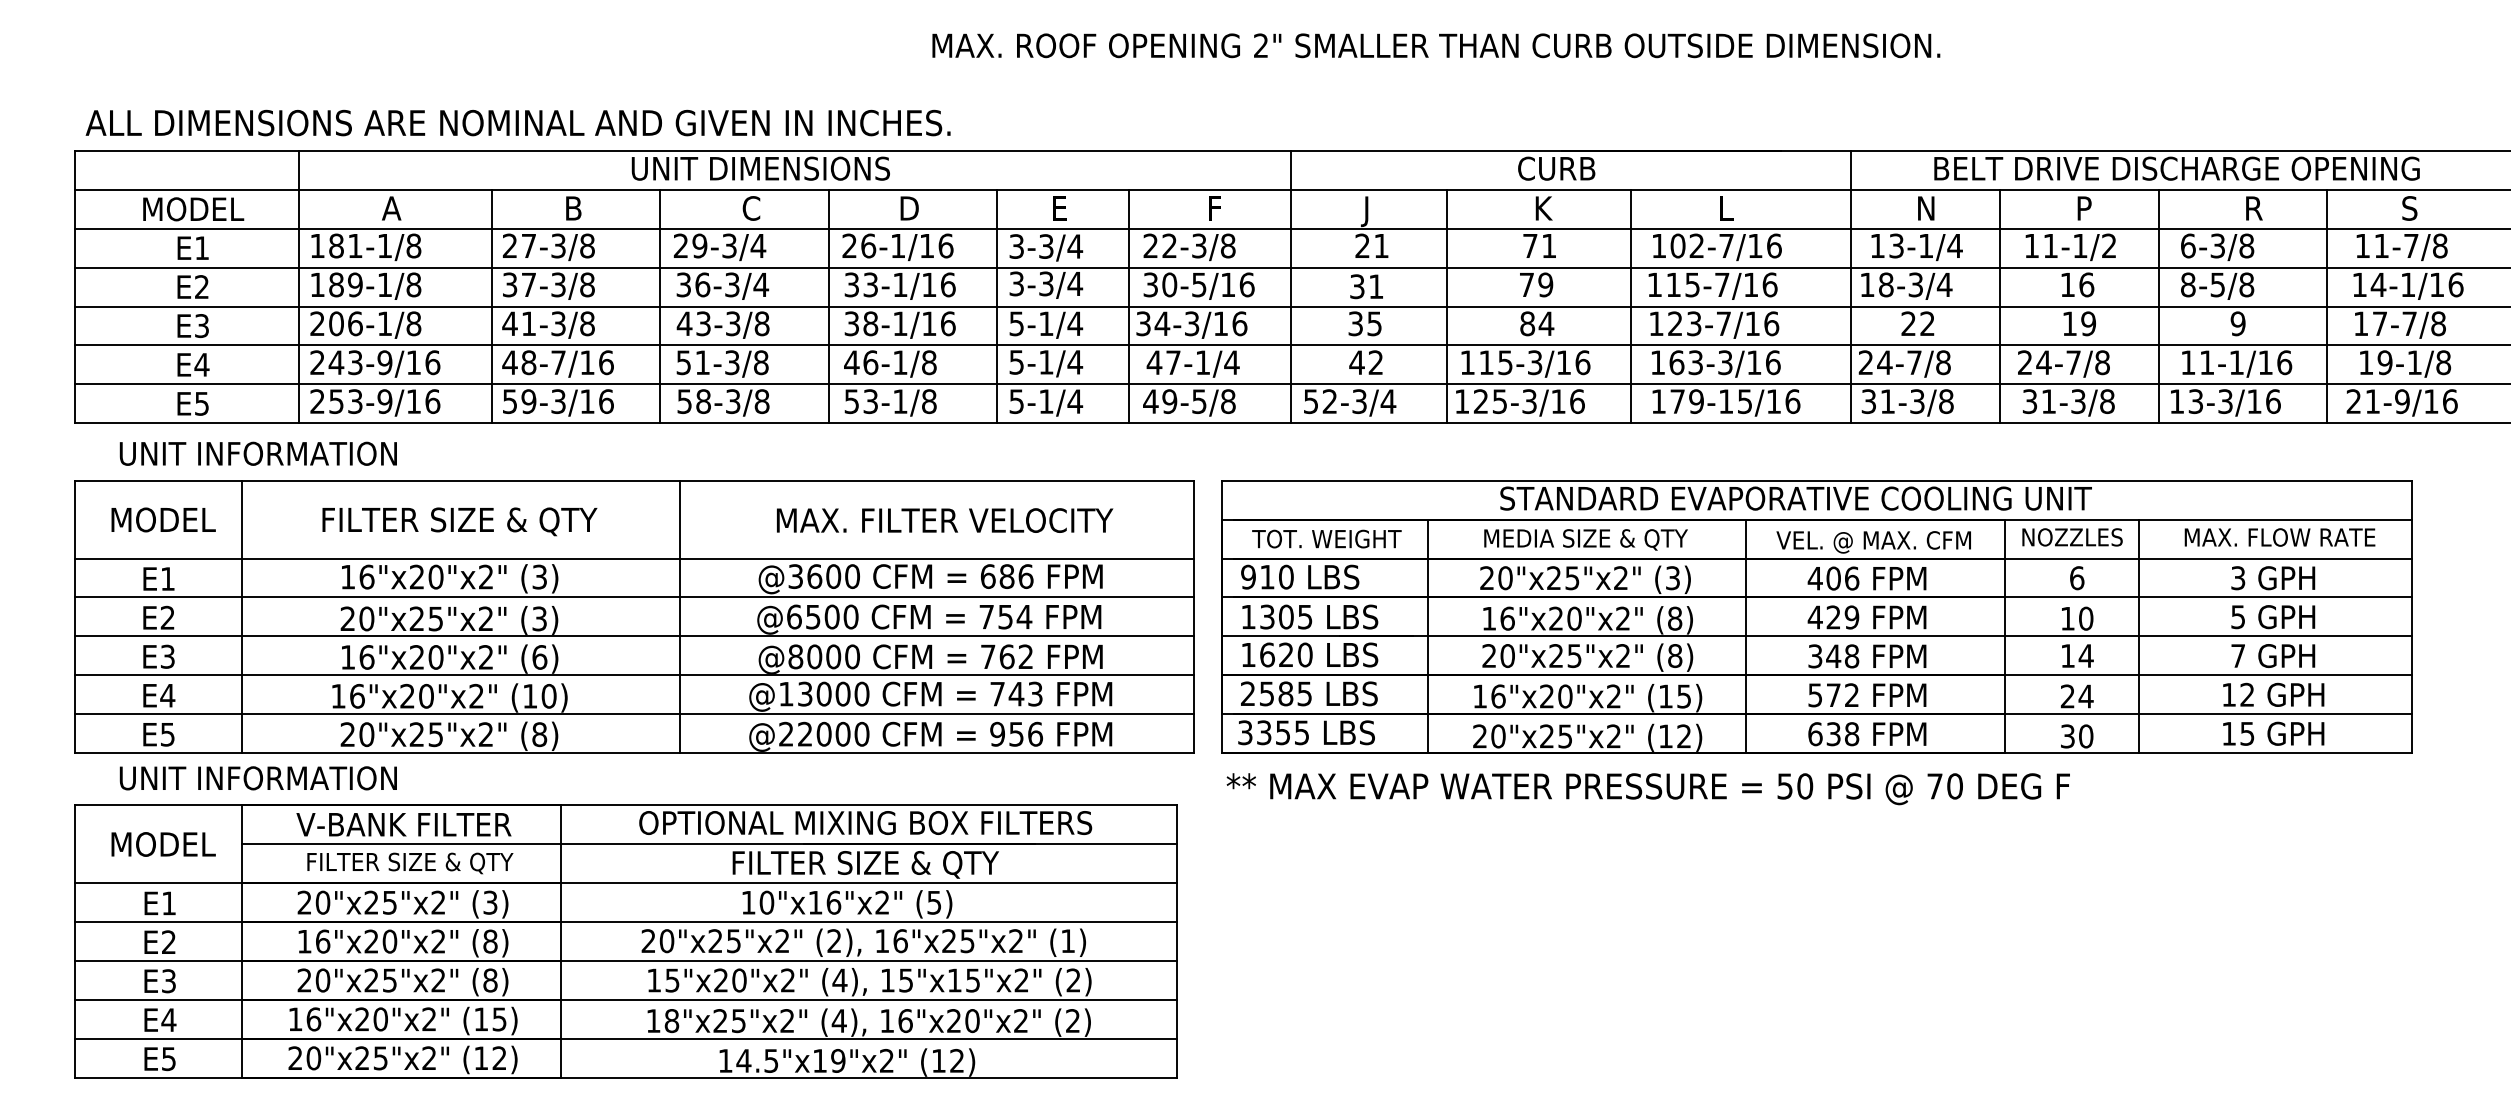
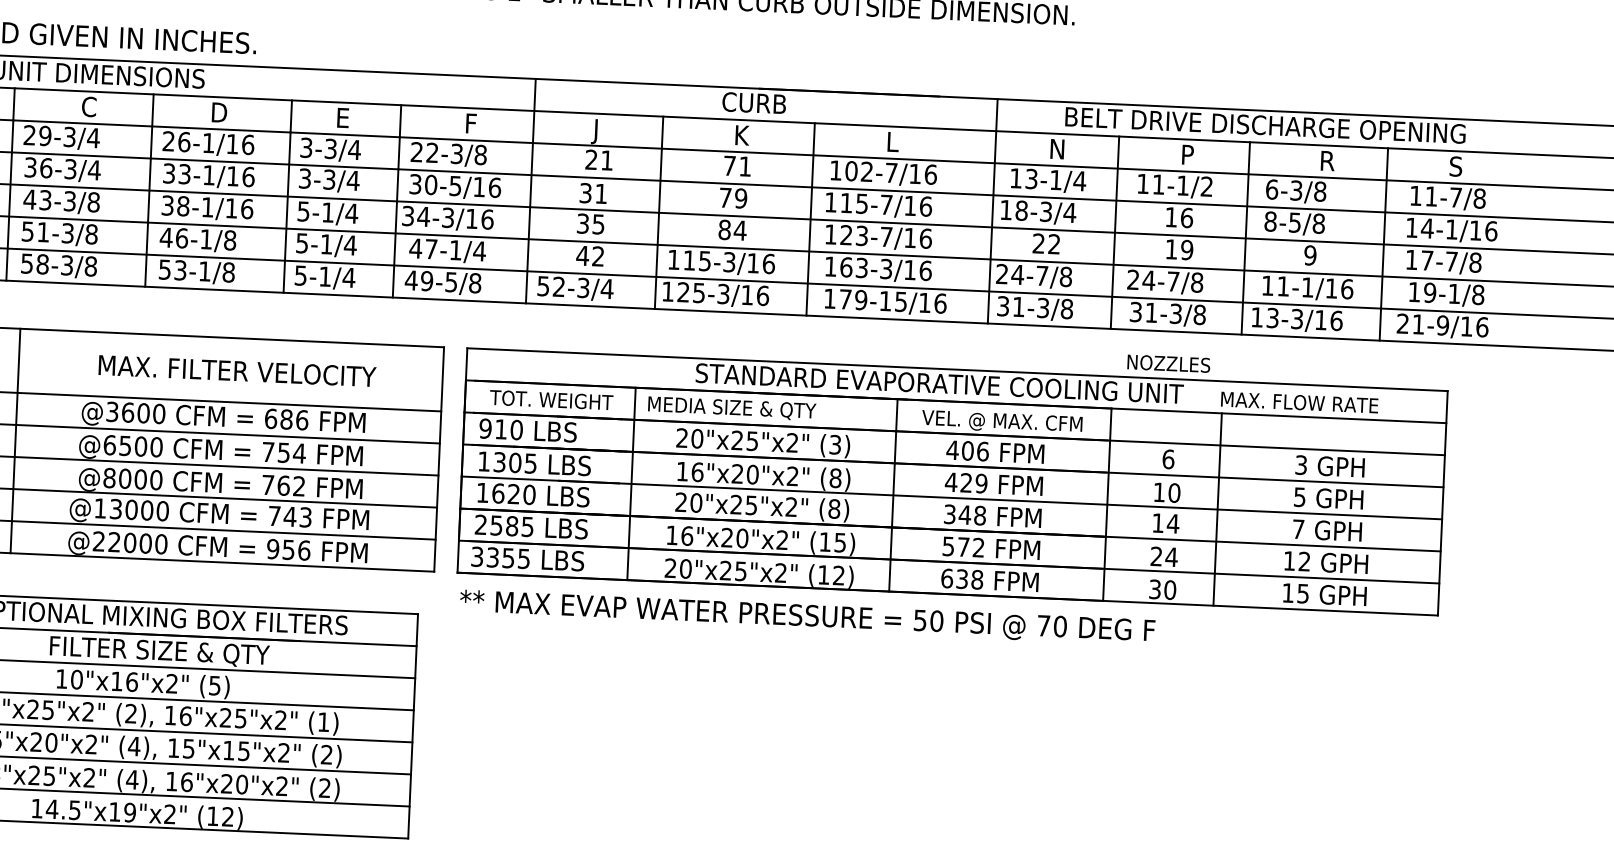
text: (2072, 537) -> (1168, 363), moved
text: (2279, 537) -> (1299, 402), moved
text: (1585, 539) -> (731, 408), moved

